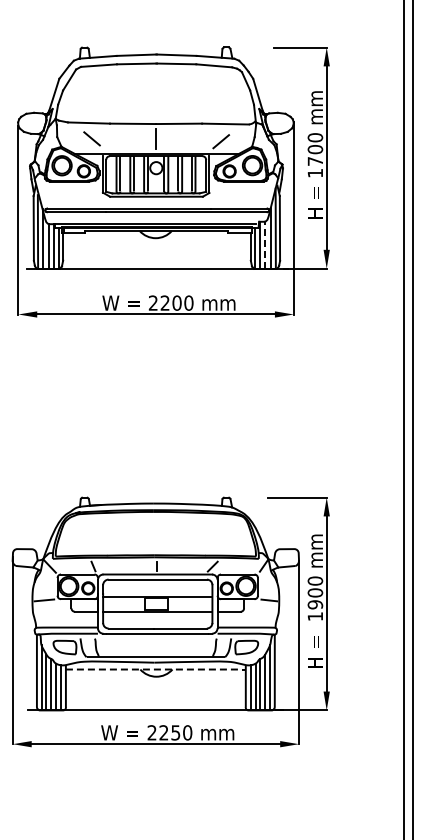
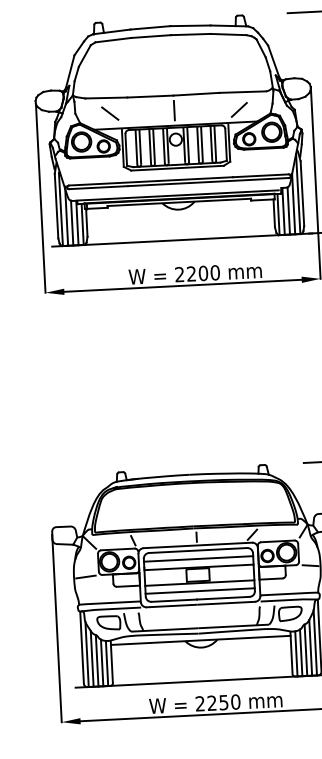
line: (265, 245) -> (288, 211), dashed -> solid
line: (157, 588) -> (198, 559), added
line: (157, 620) -> (199, 591), added
line: (155, 669) -> (200, 640), dashed -> solid

